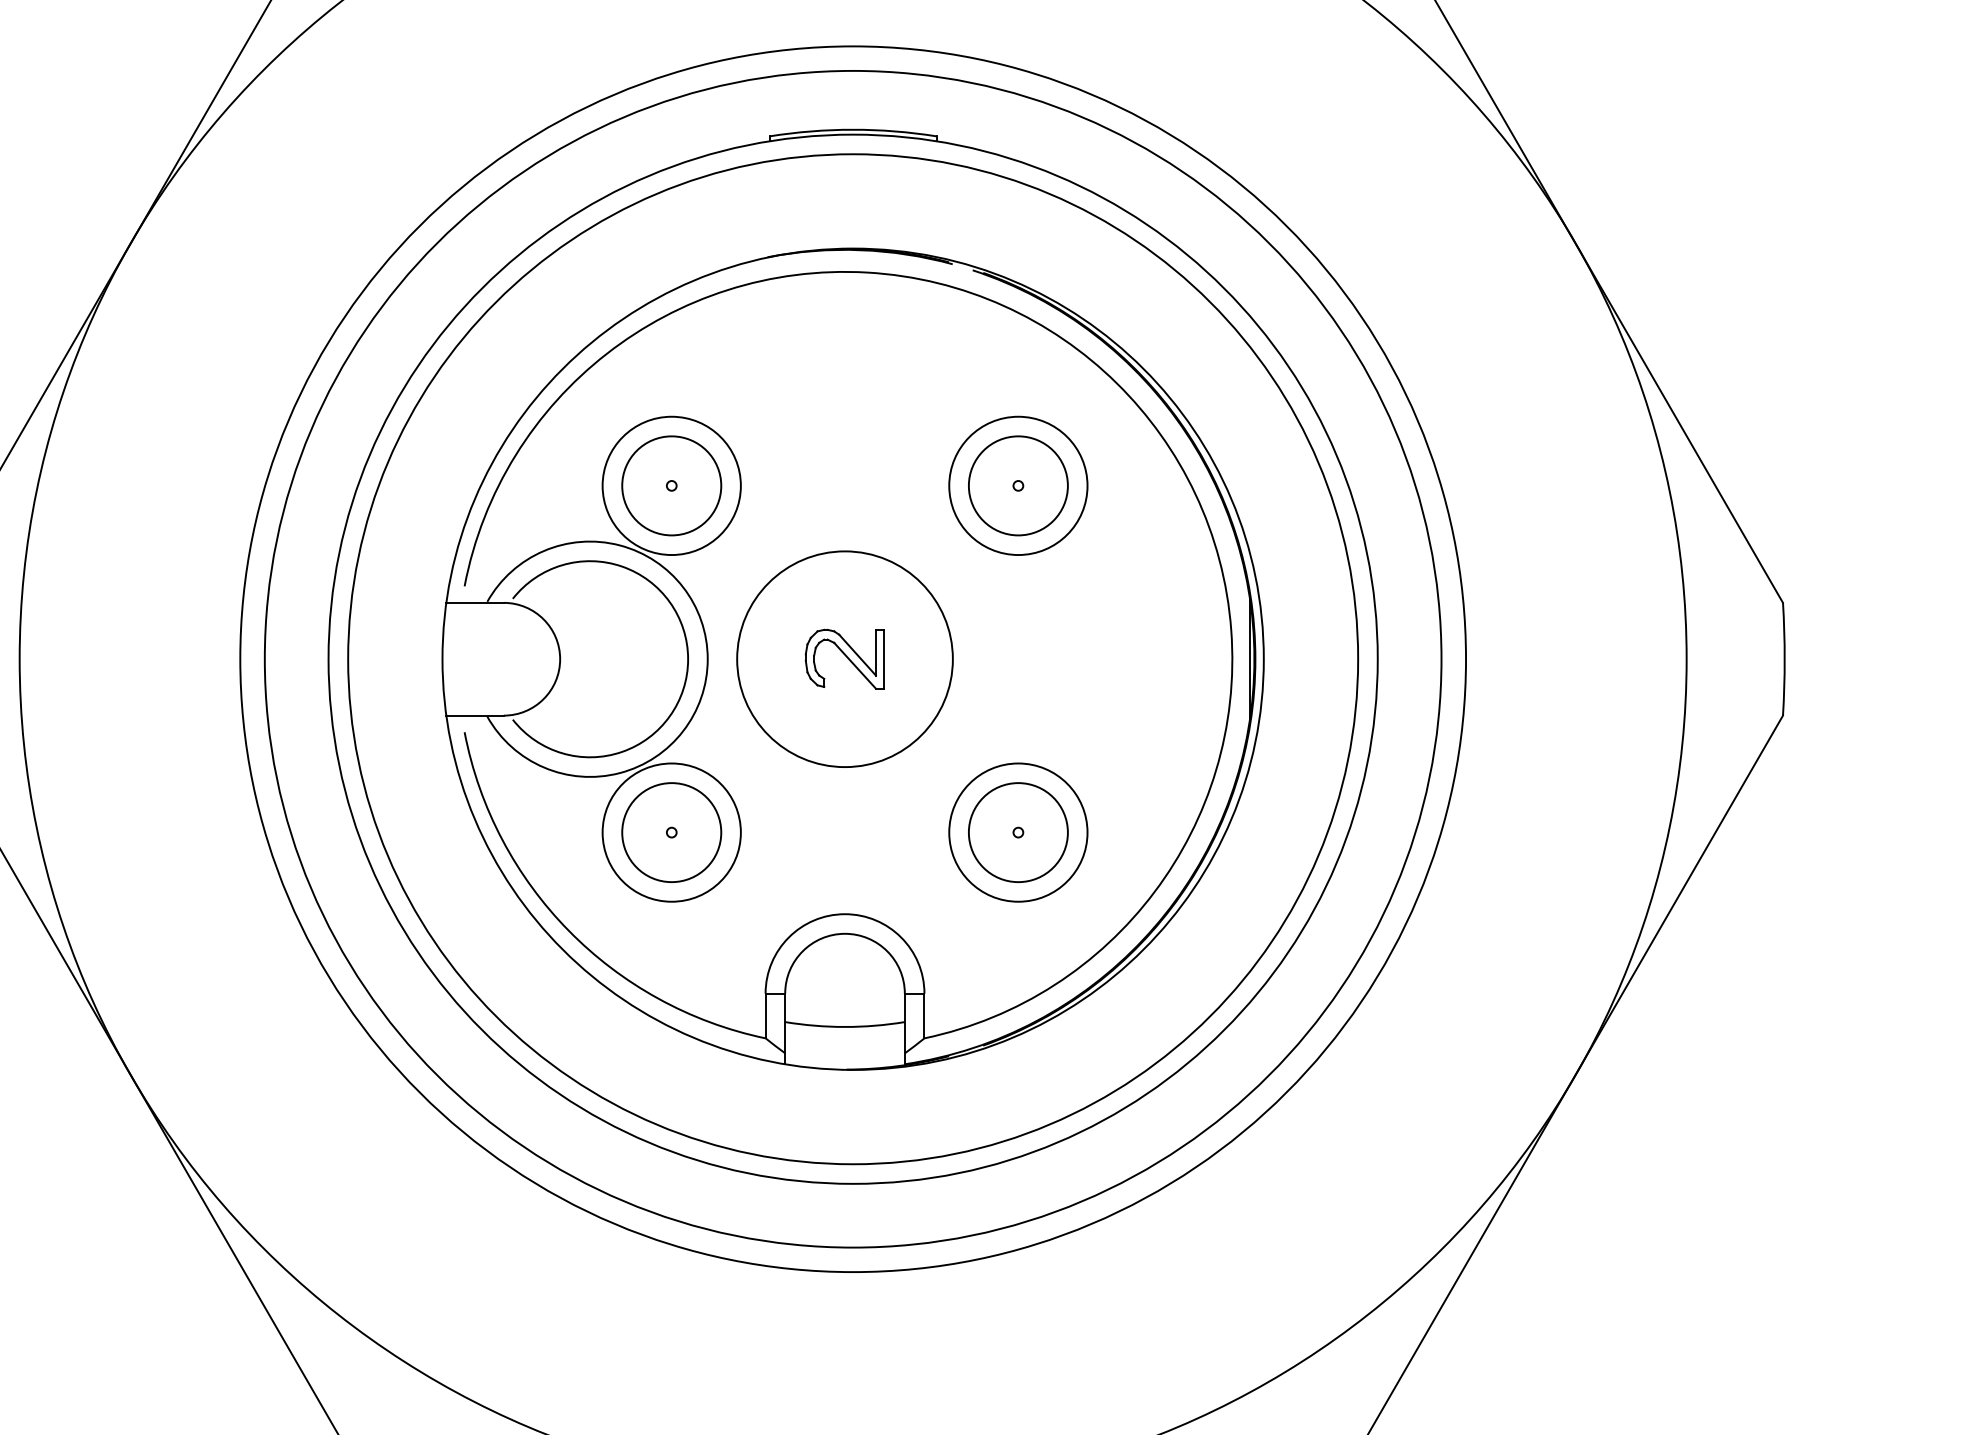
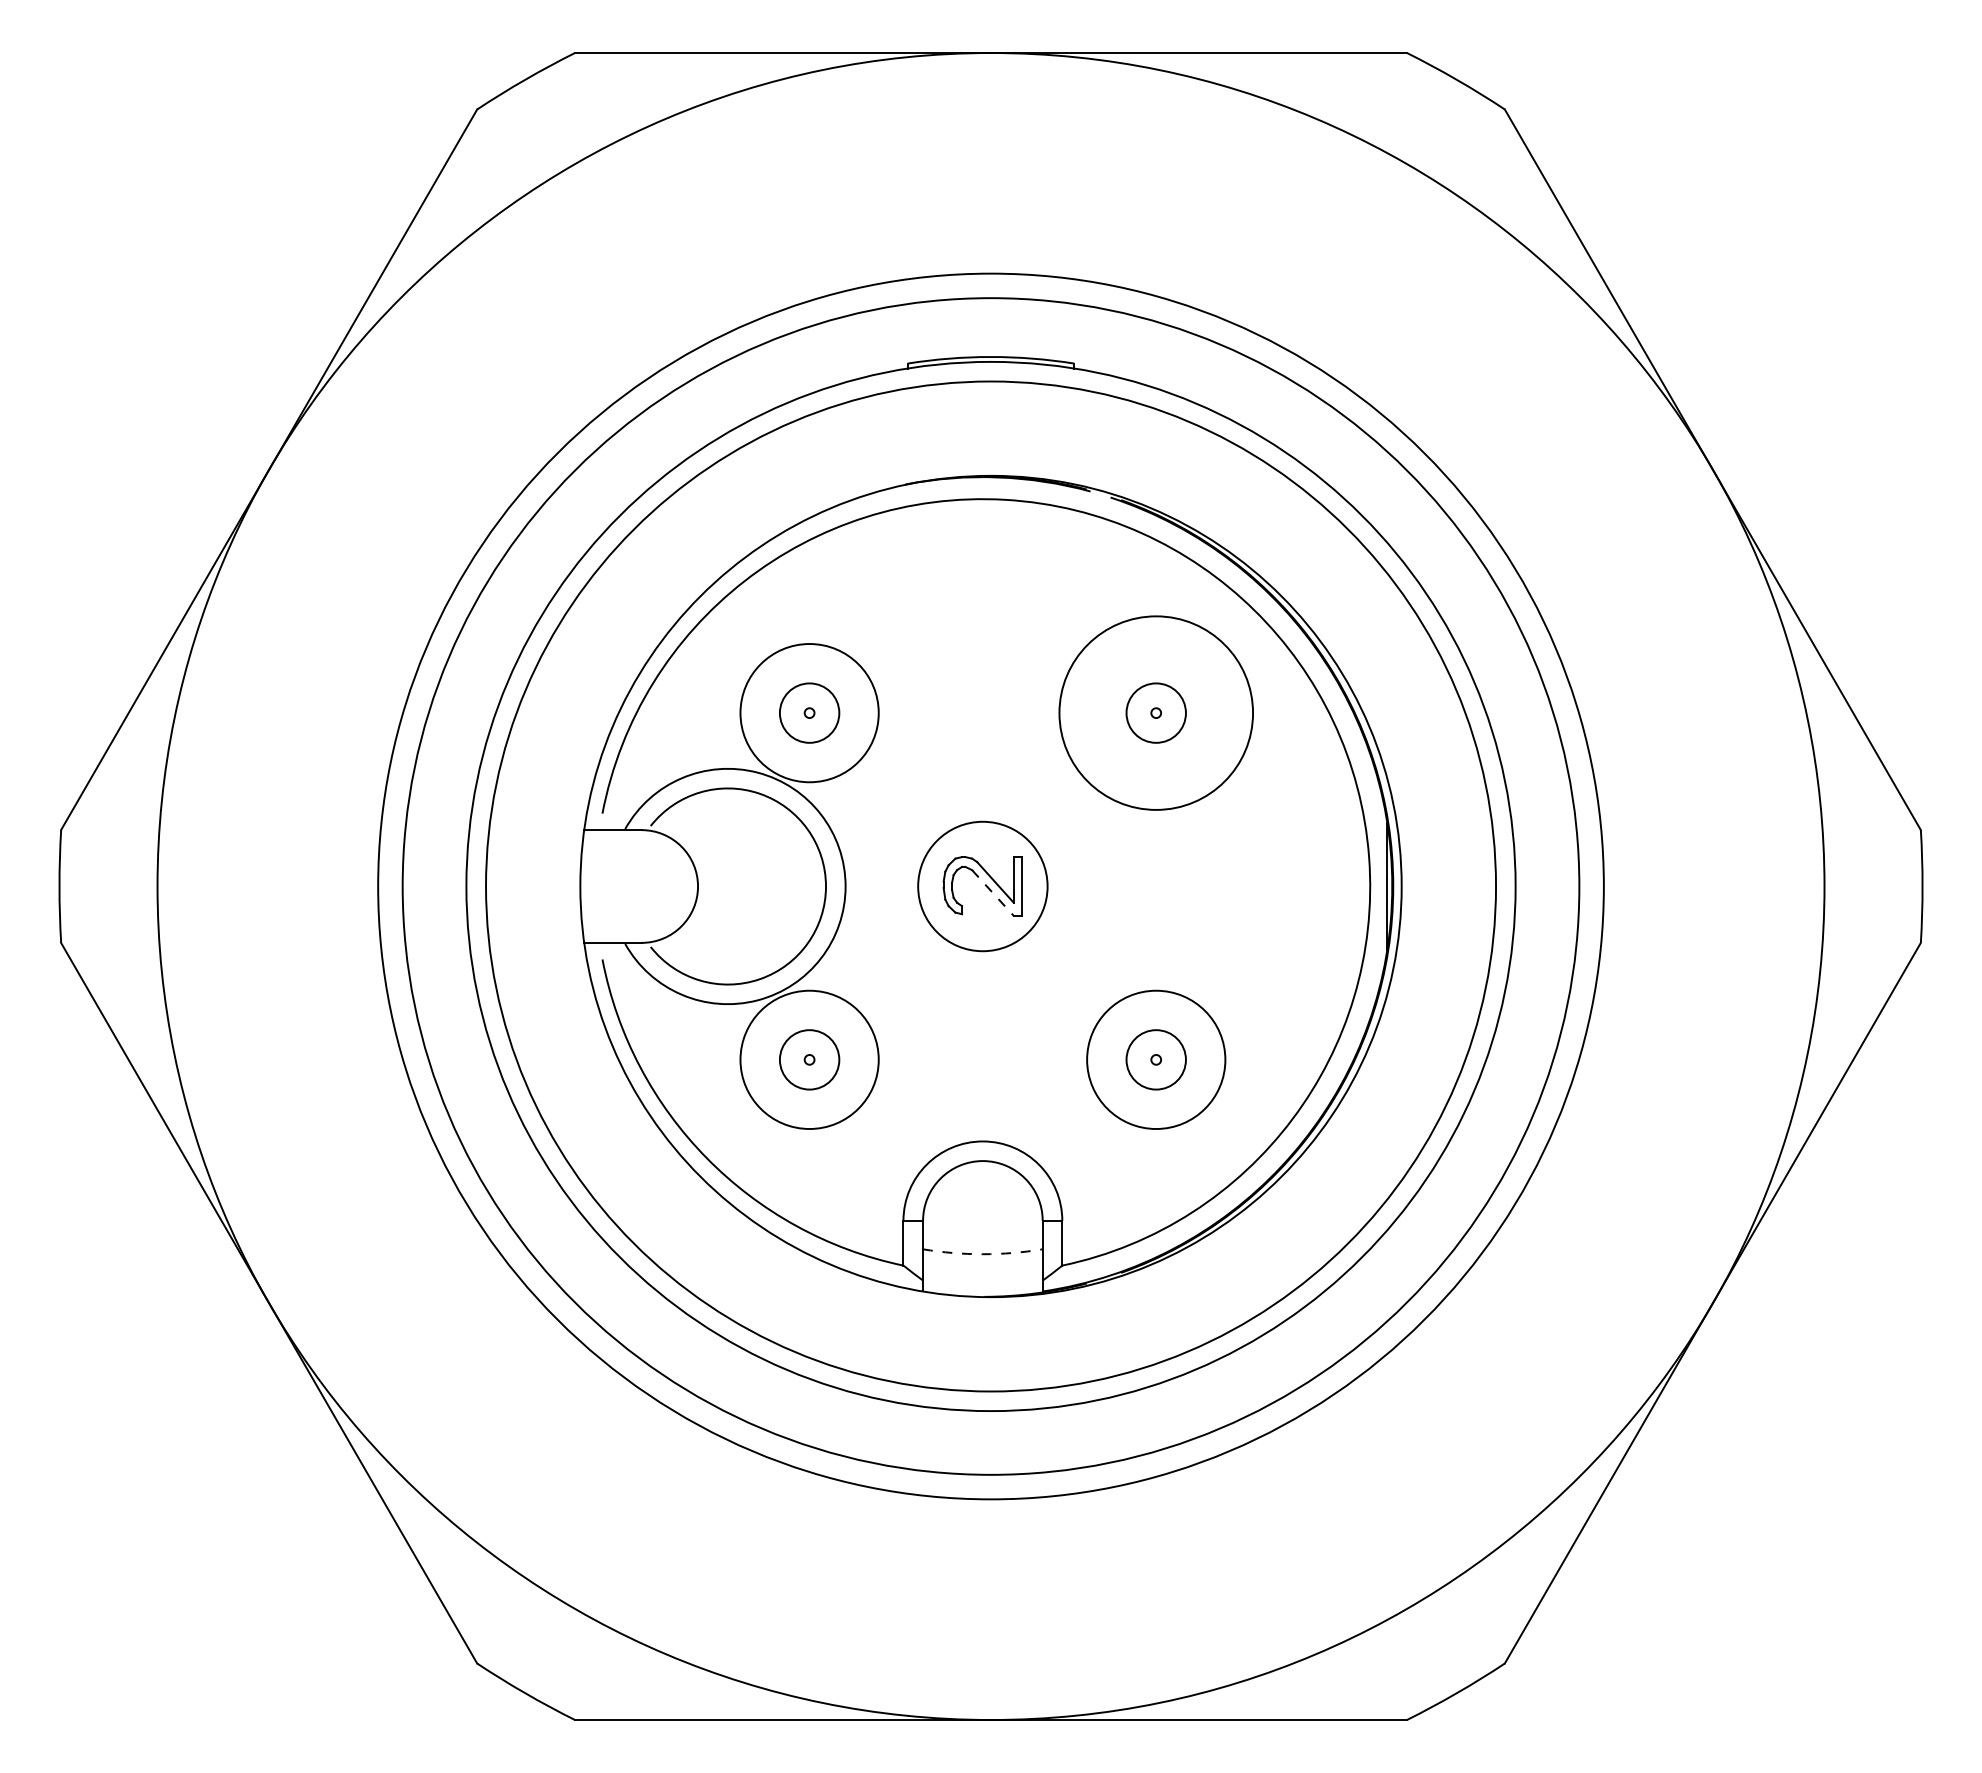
circle: (671, 485) -> (809, 712), size x0.6
circle: (1017, 485) -> (1155, 712), size x0.6
circle: (1018, 486) -> (1156, 713), size x1.4
circle: (844, 659) -> (982, 886), size x0.6
line: (854, 666) -> (992, 893), solid -> dashed
circle: (671, 832) -> (809, 1059), size x0.6
circle: (1017, 832) -> (1155, 1059), size x0.6
arc: (844, 1027) -> (982, 1254), solid -> dashed

